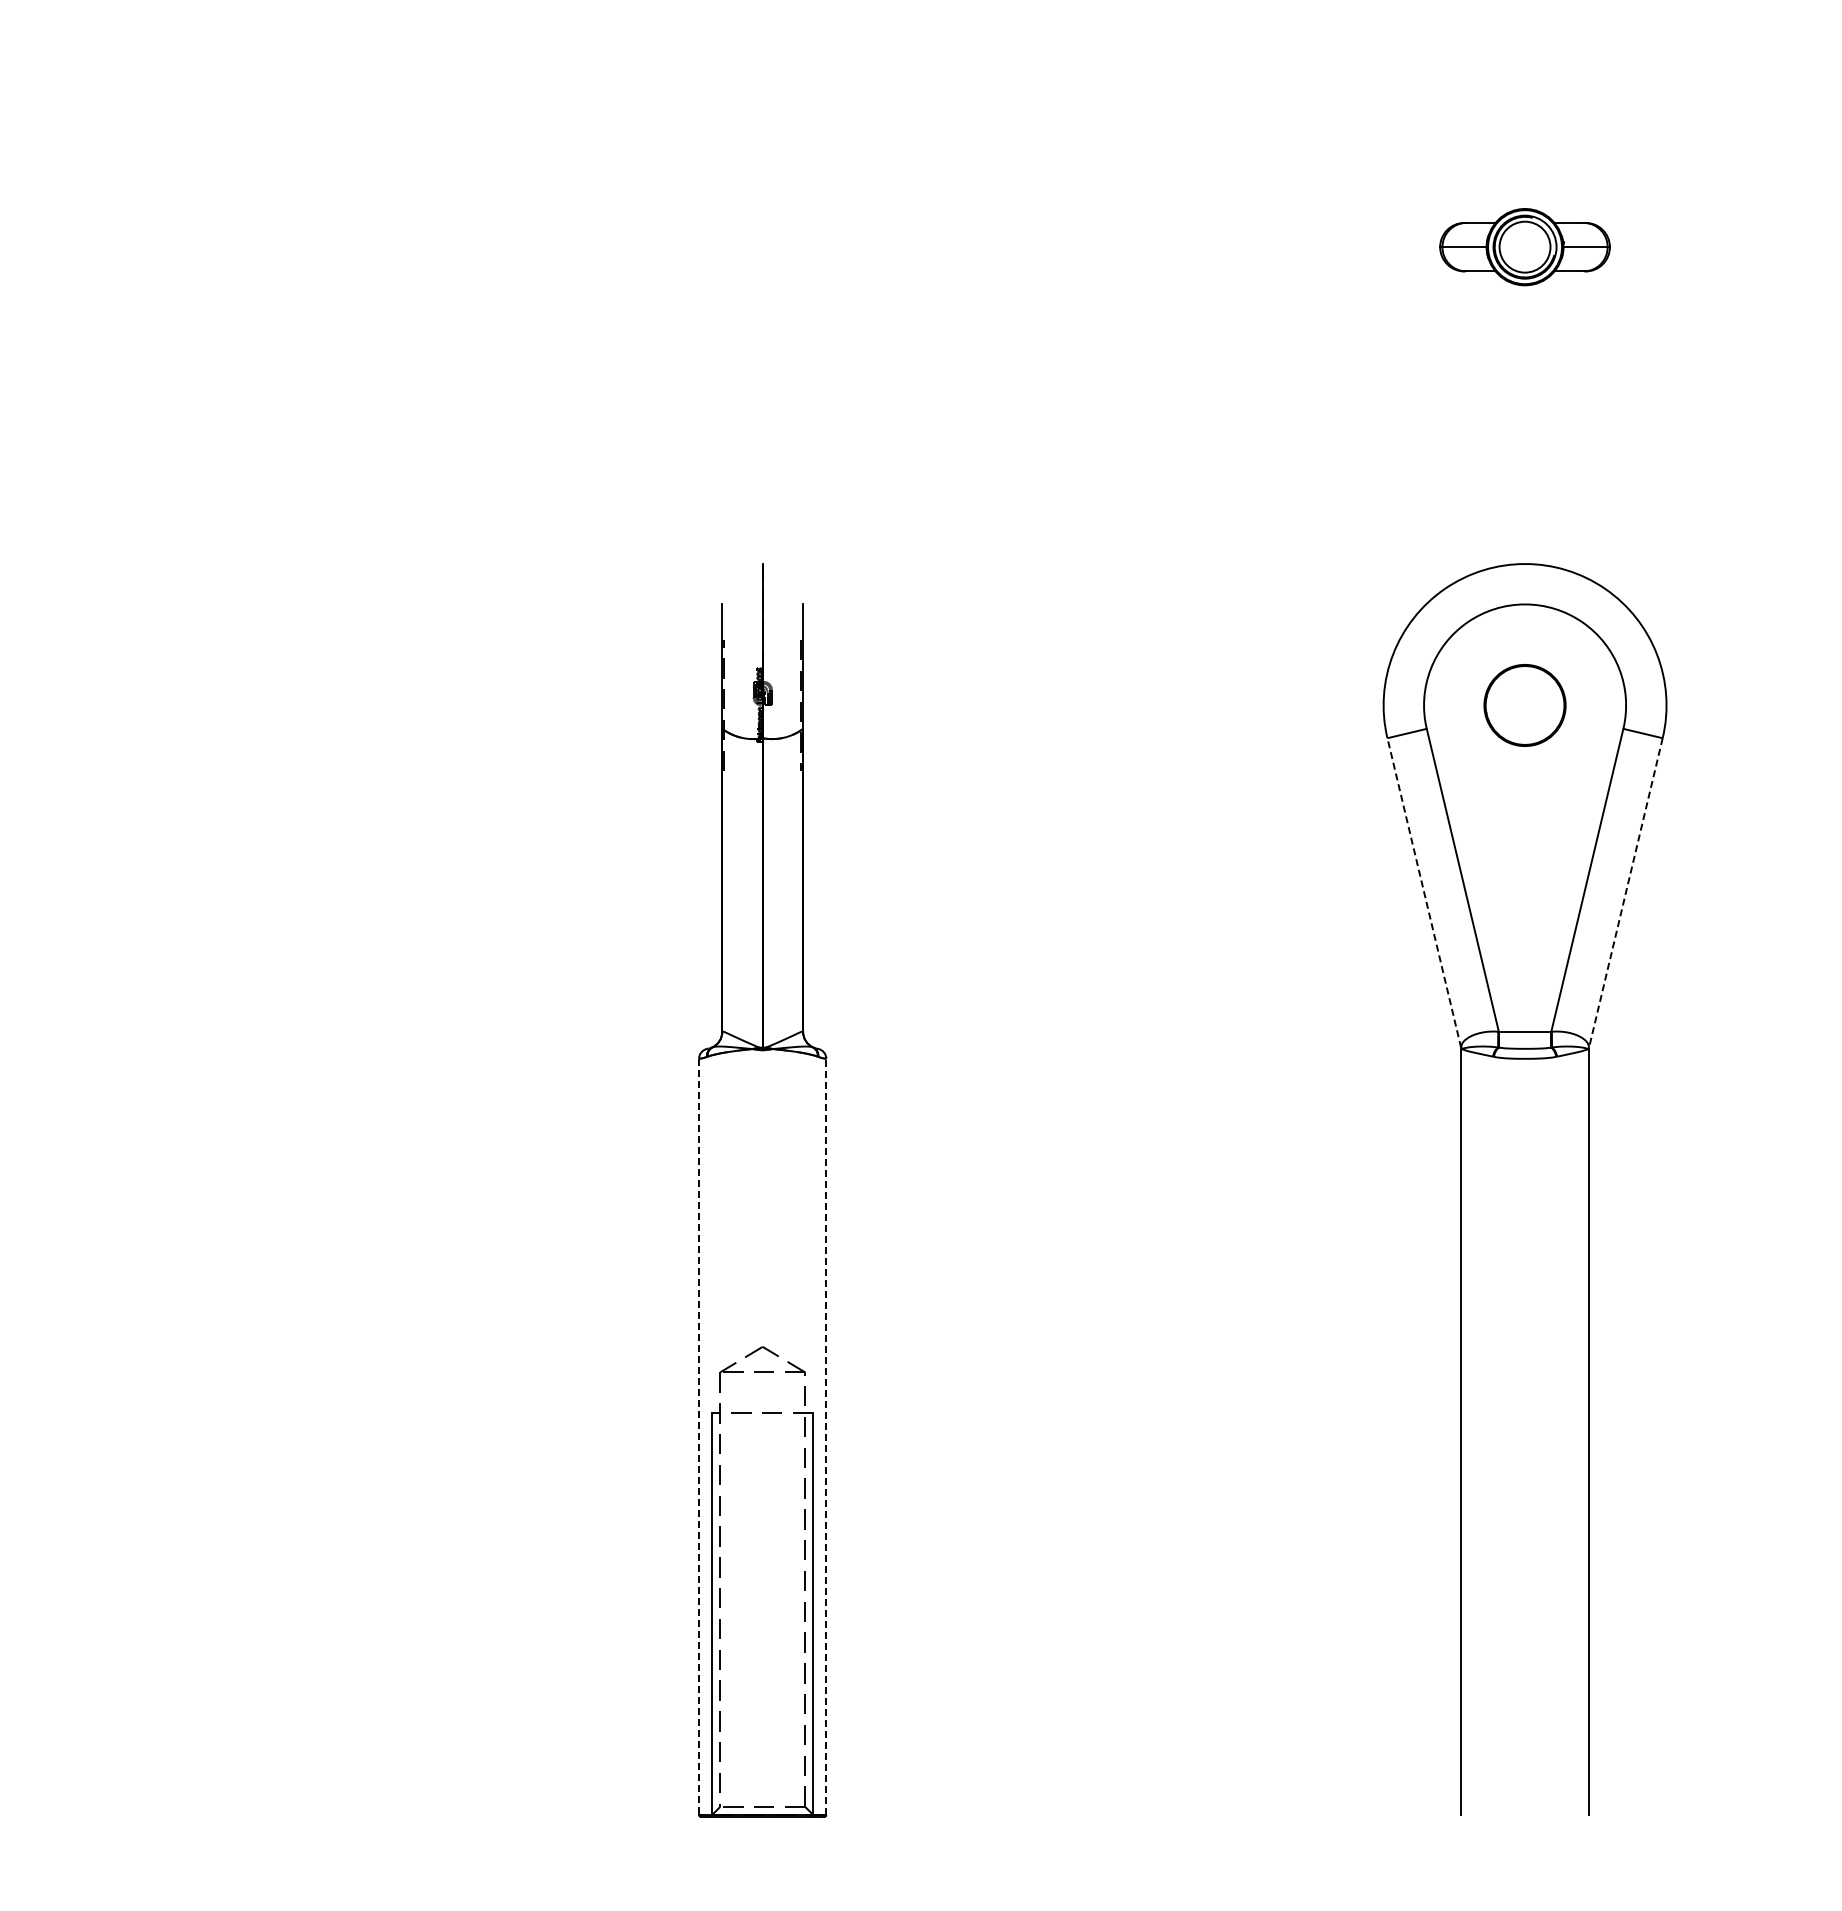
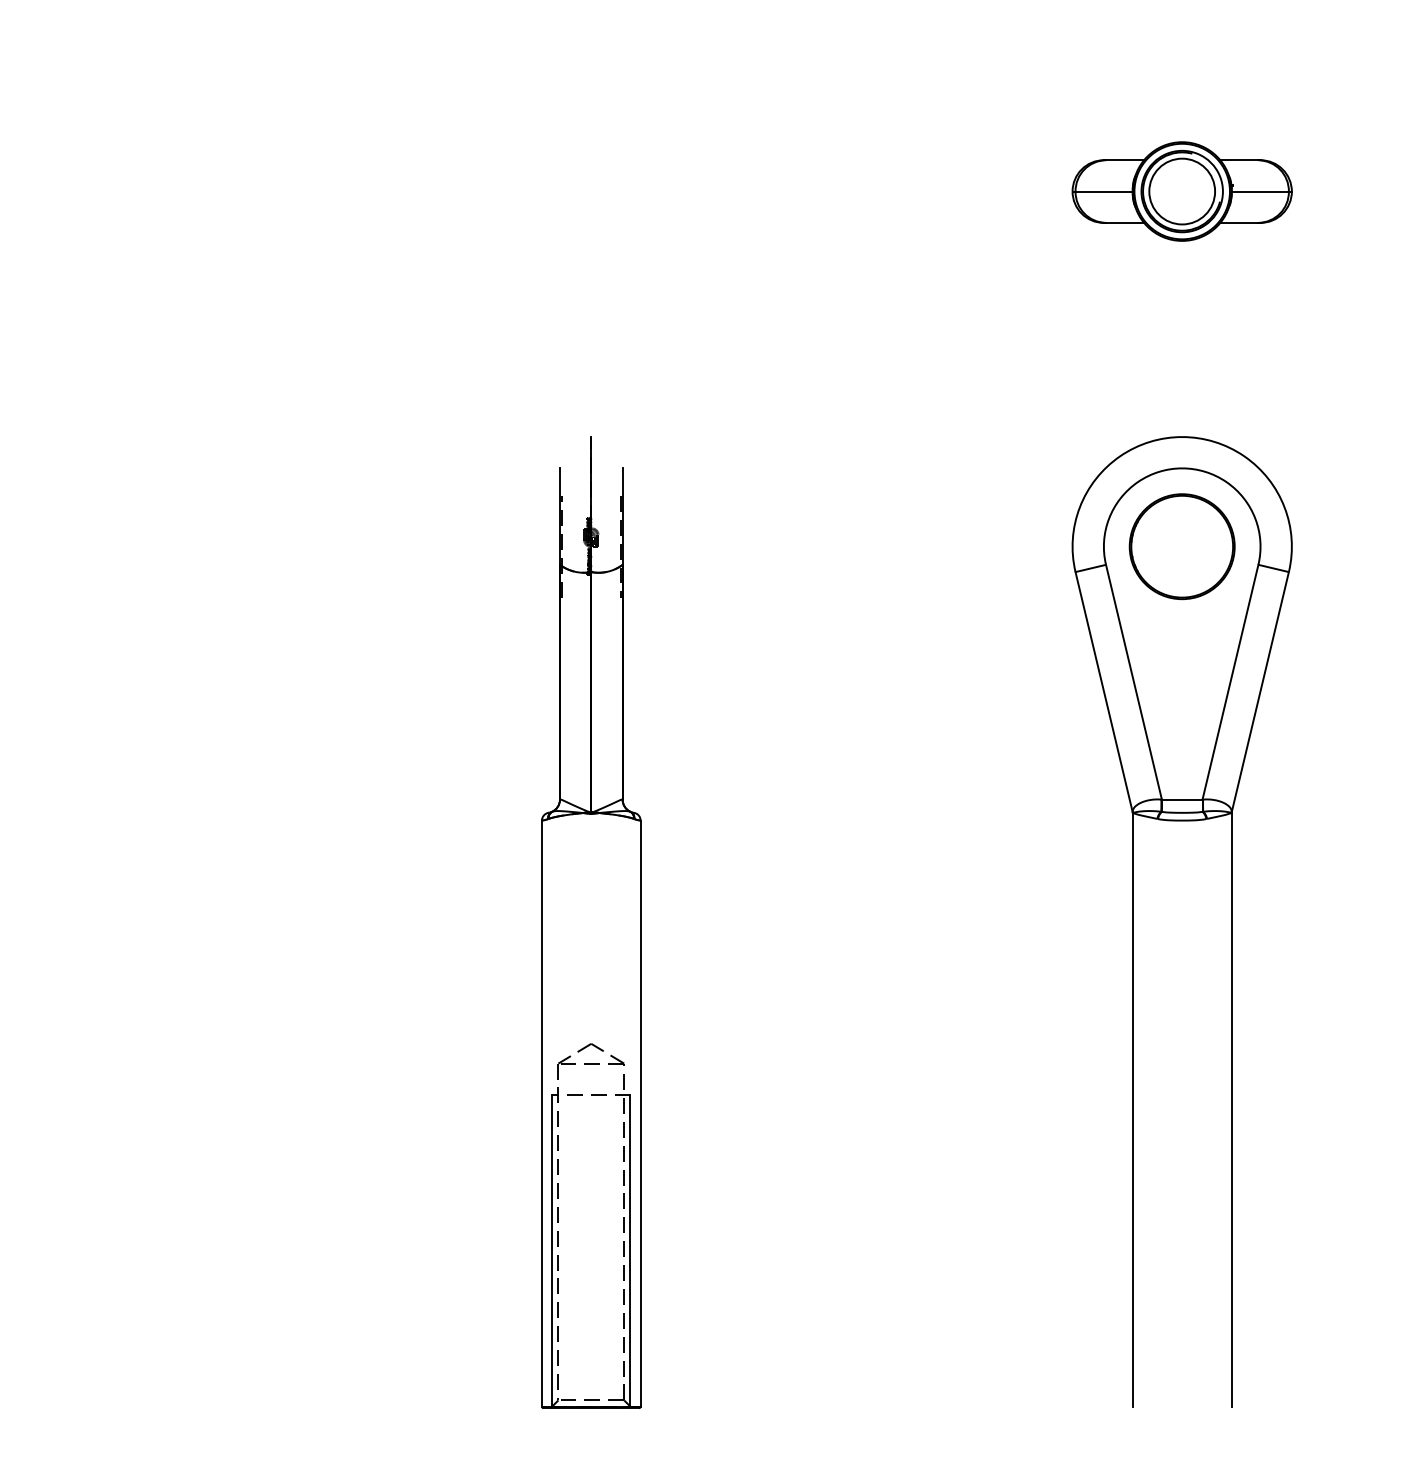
part: (1524, 246) -> (1181, 190), size x1.67
part: (1524, 705) -> (1181, 546), size x1.67
line: (1424, 892) -> (1104, 691), dashed -> solid
line: (1625, 893) -> (1260, 692), dashed -> solid
line: (826, 1436) -> (640, 1113), dashed -> solid
line: (699, 1437) -> (542, 1114), dashed -> solid

